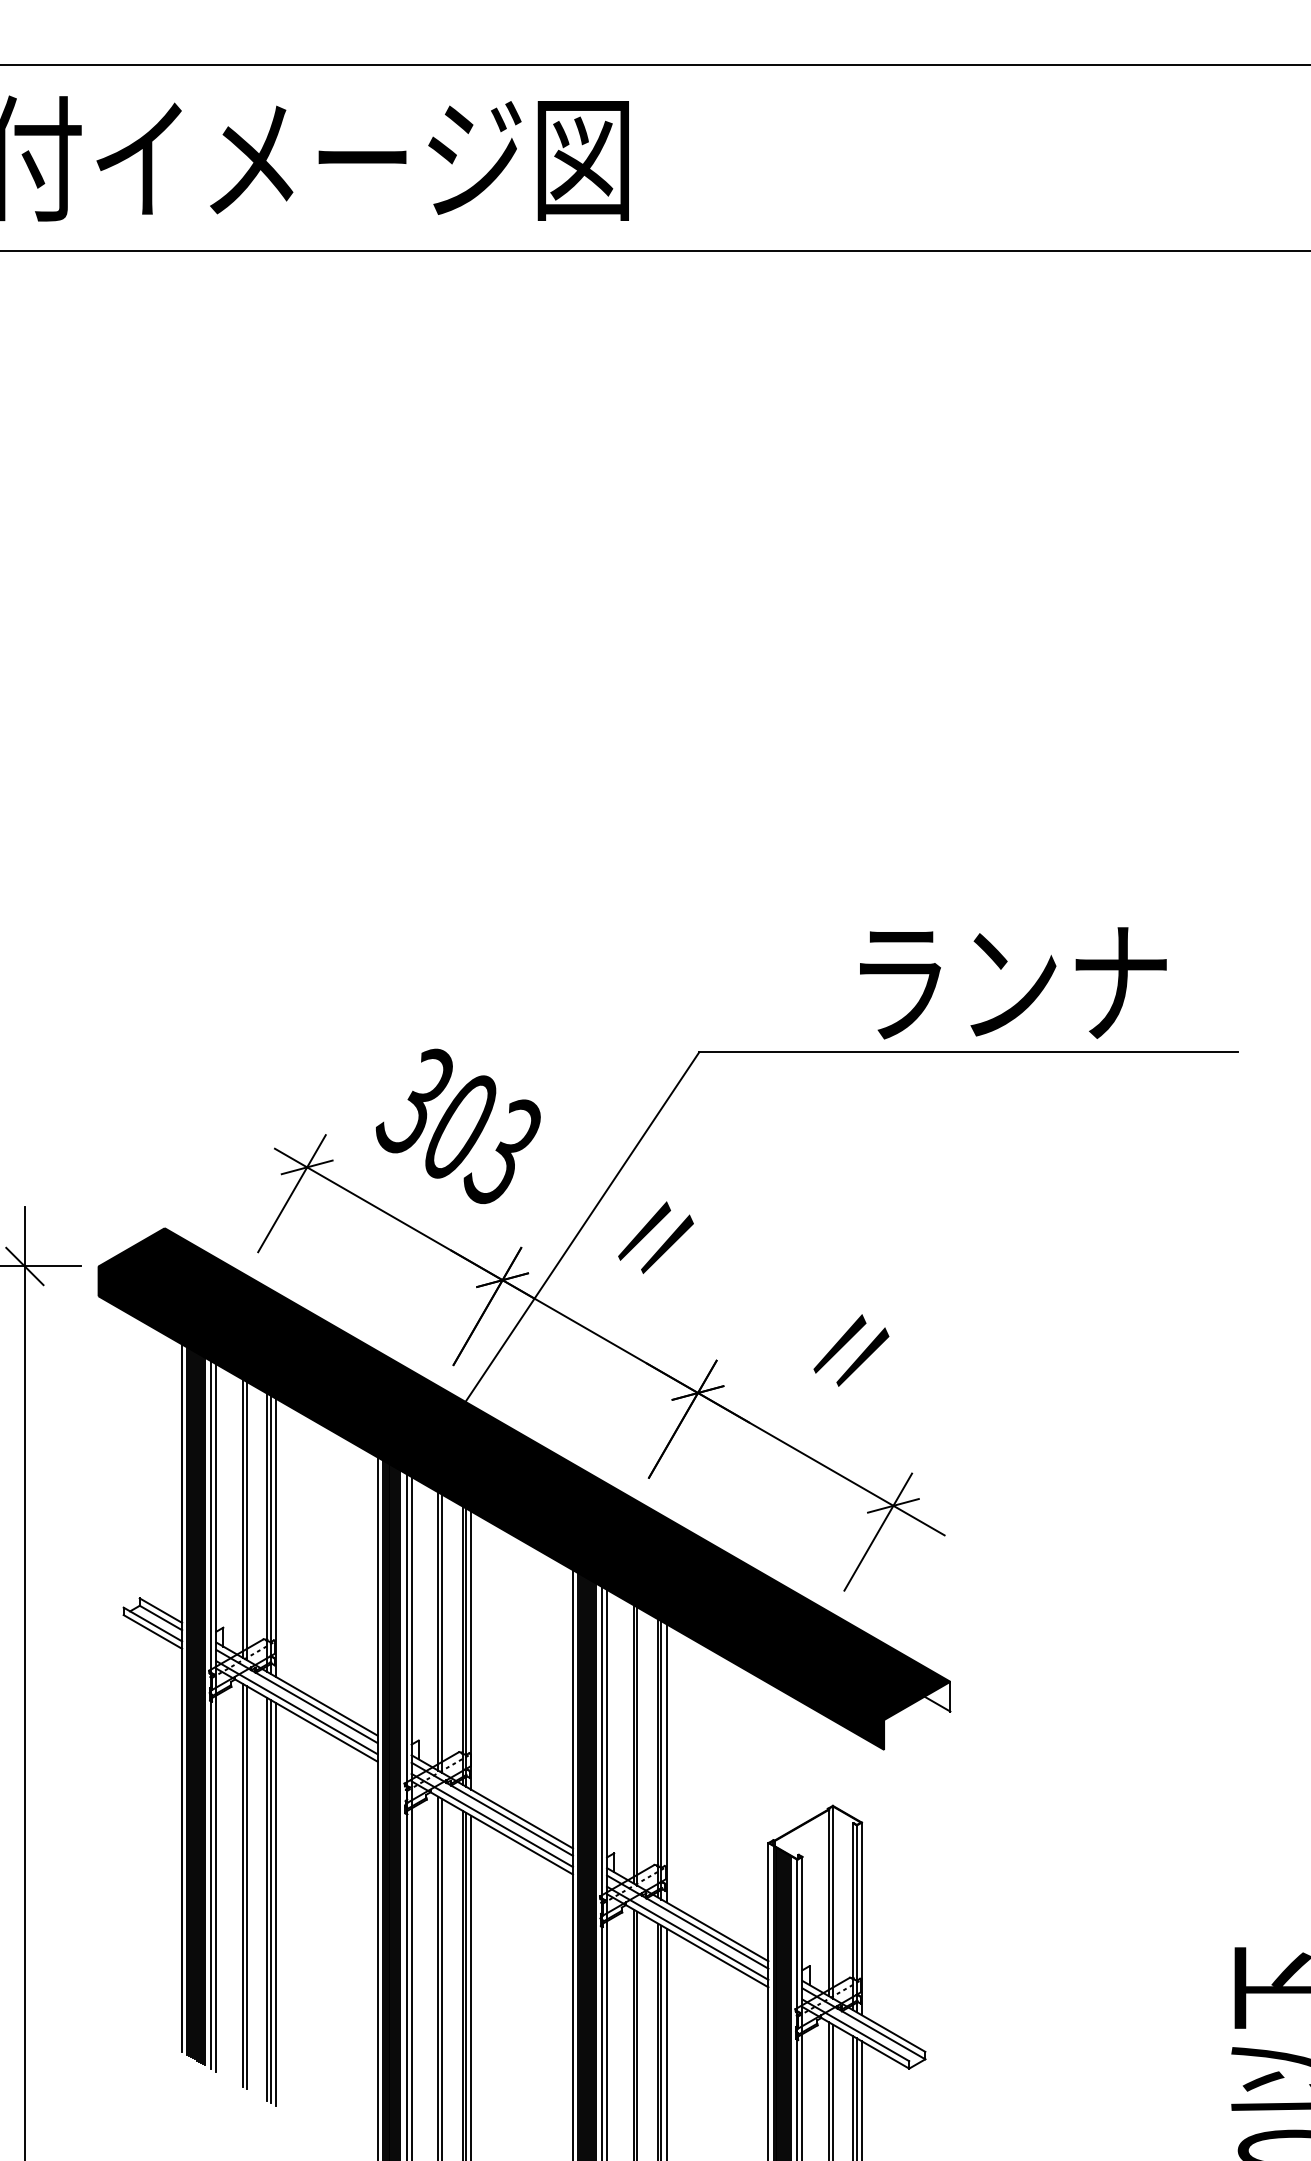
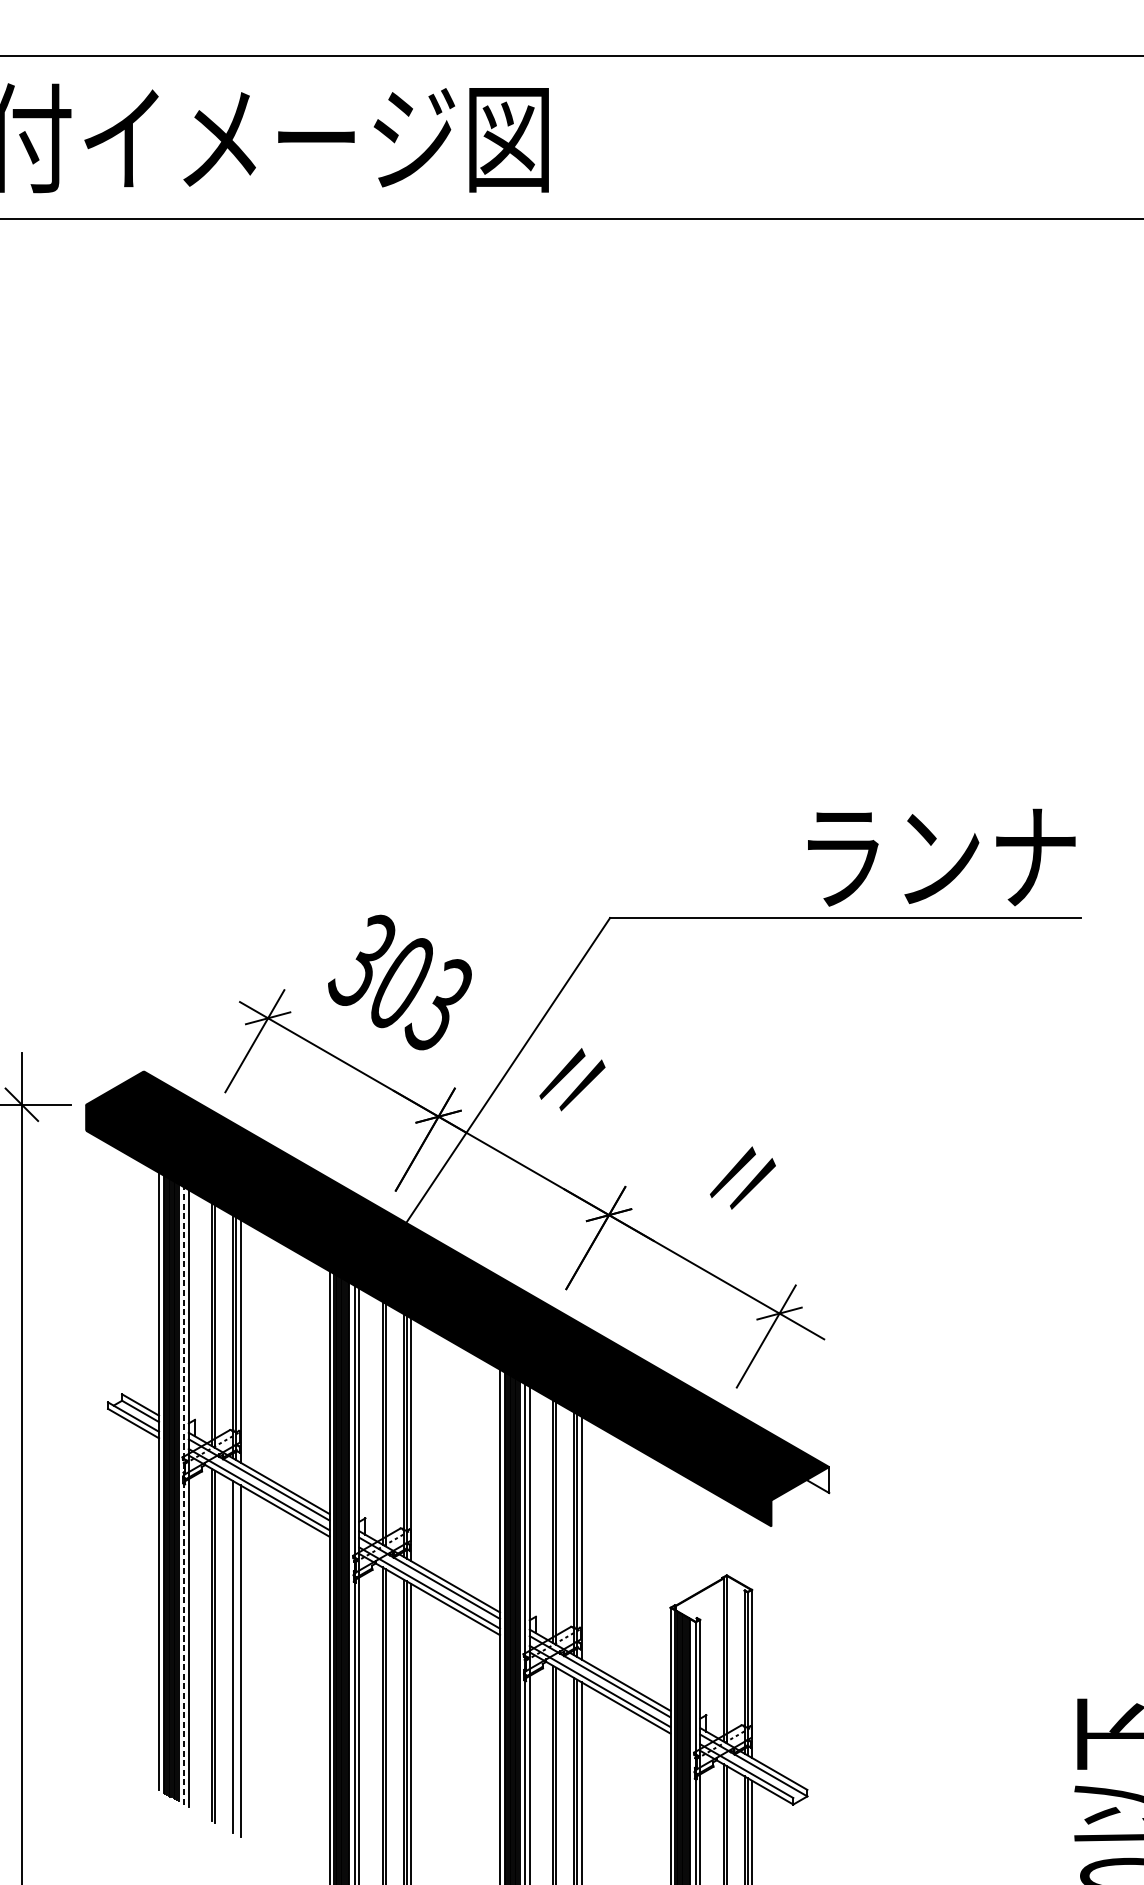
text: (1013, 983) -> (941, 857), moved
line: (211, 1715) -> (184, 1496), solid -> dashed
line: (270, 1901) -> (236, 1658), removed

